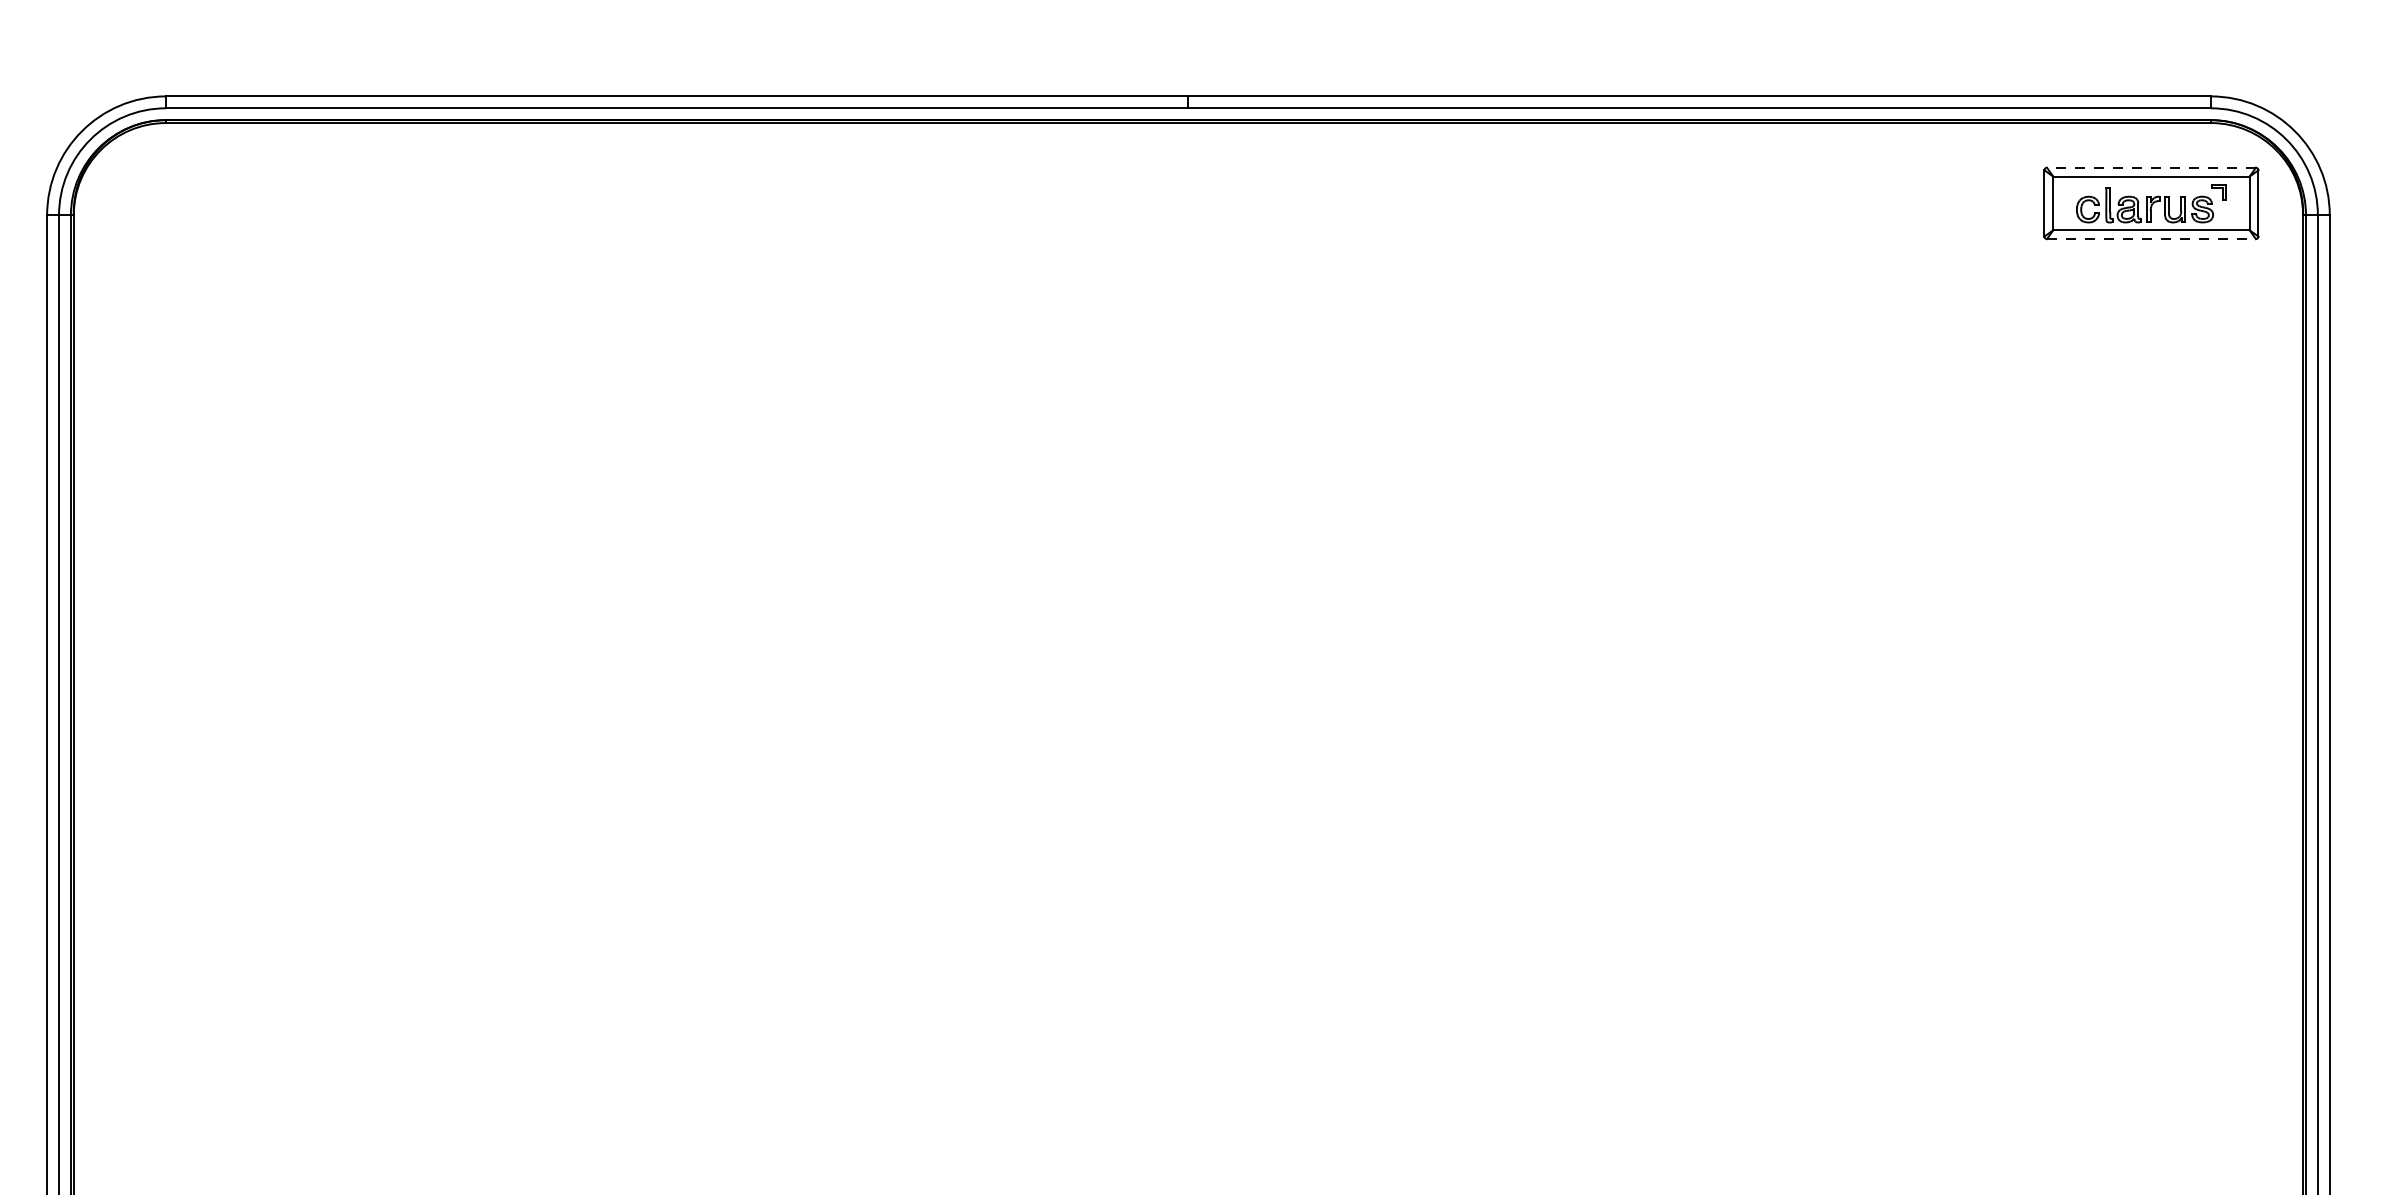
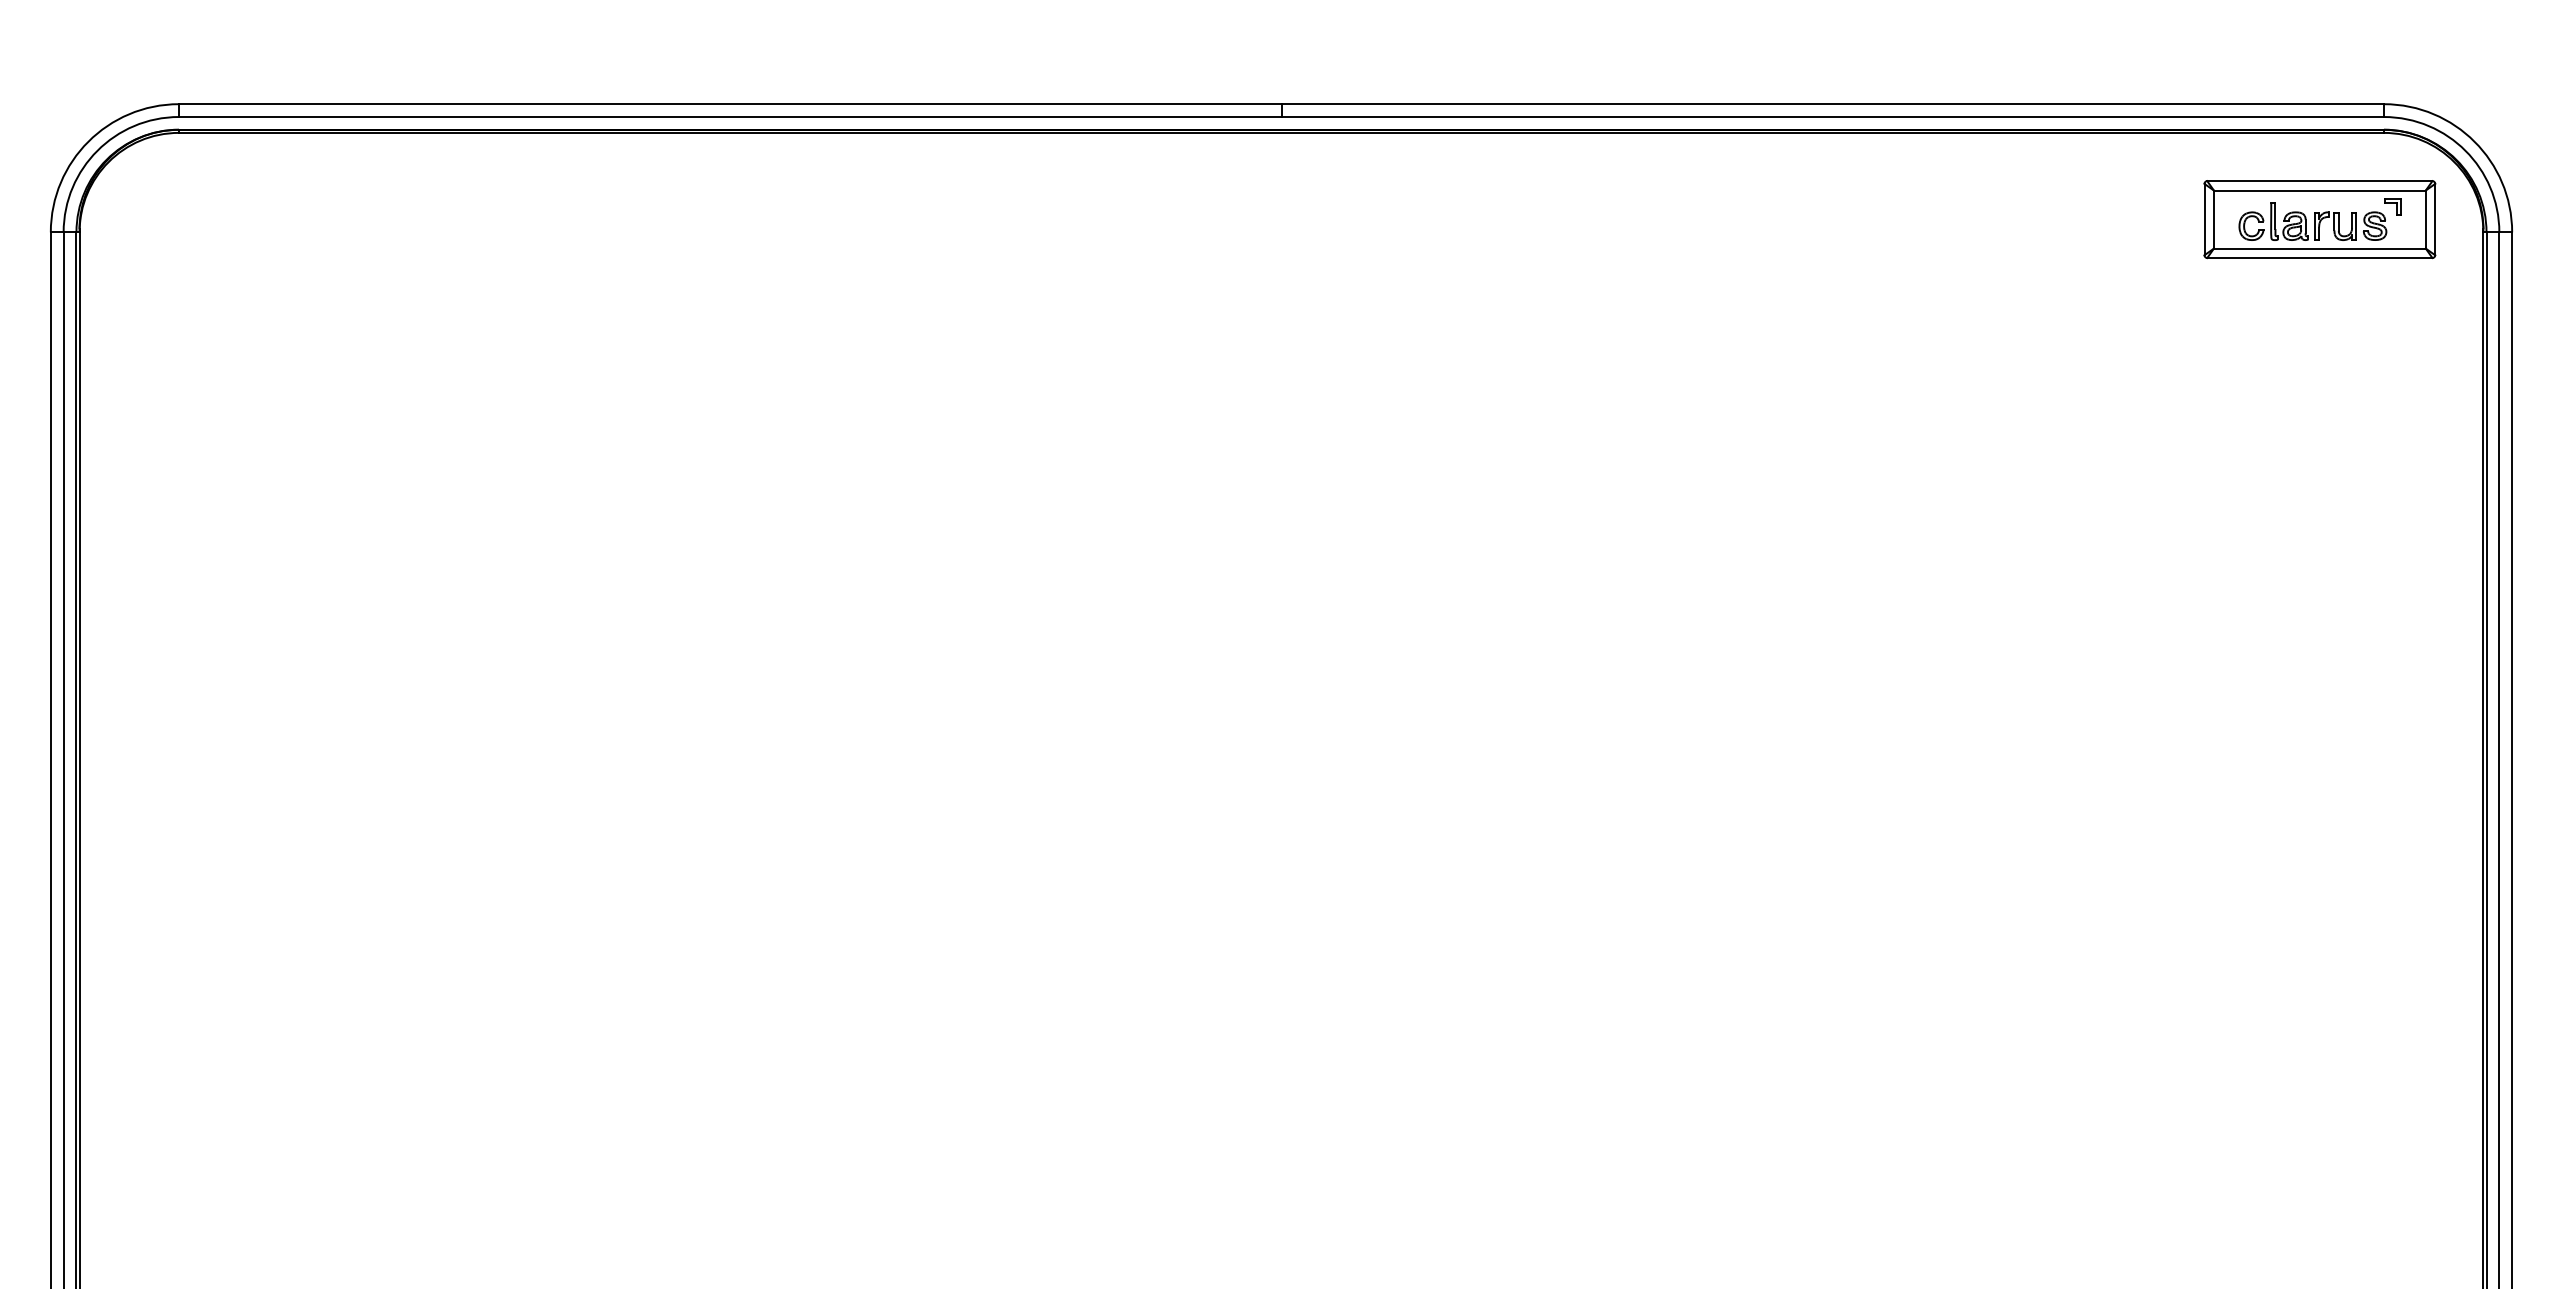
line: (2151, 168) -> (2319, 181), dashed -> solid
line: (2151, 239) -> (2319, 258), dashed -> solid

